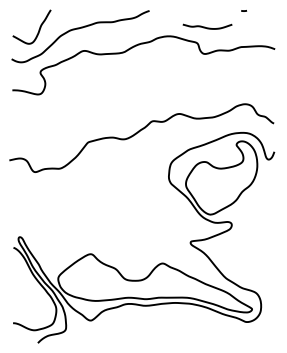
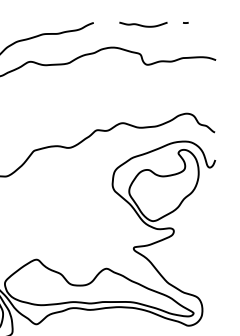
curve: (207, 27) -> (143, 25), moved

